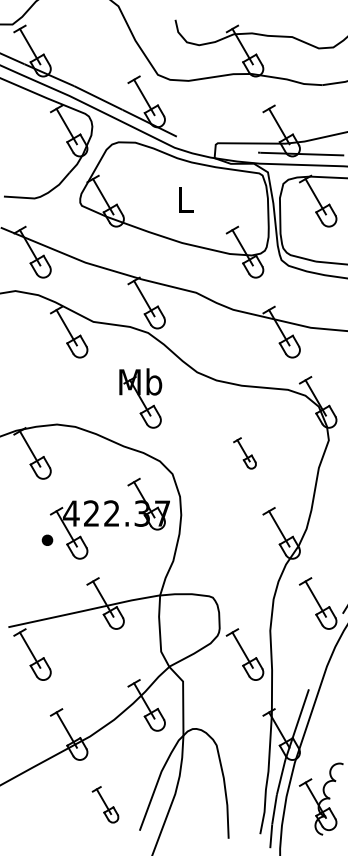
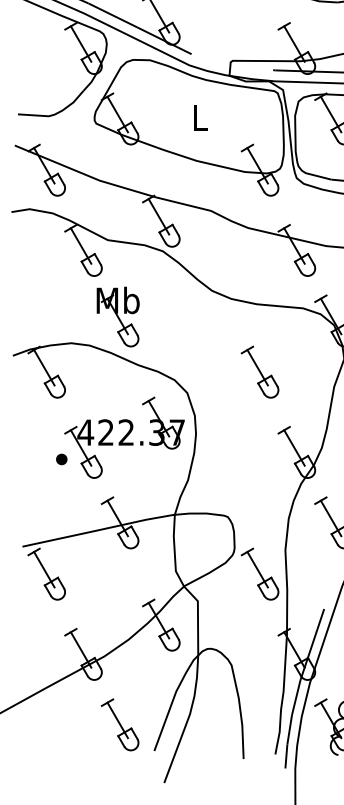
part: (140, 398) -> (117, 317), moved
part: (244, 453) -> (259, 372), size x1.67
part: (105, 804) -> (119, 724), size x1.43

